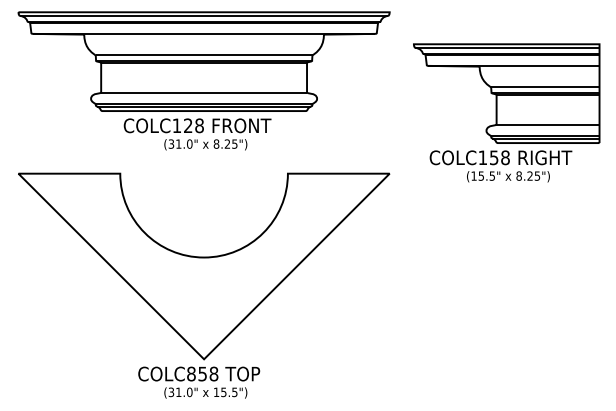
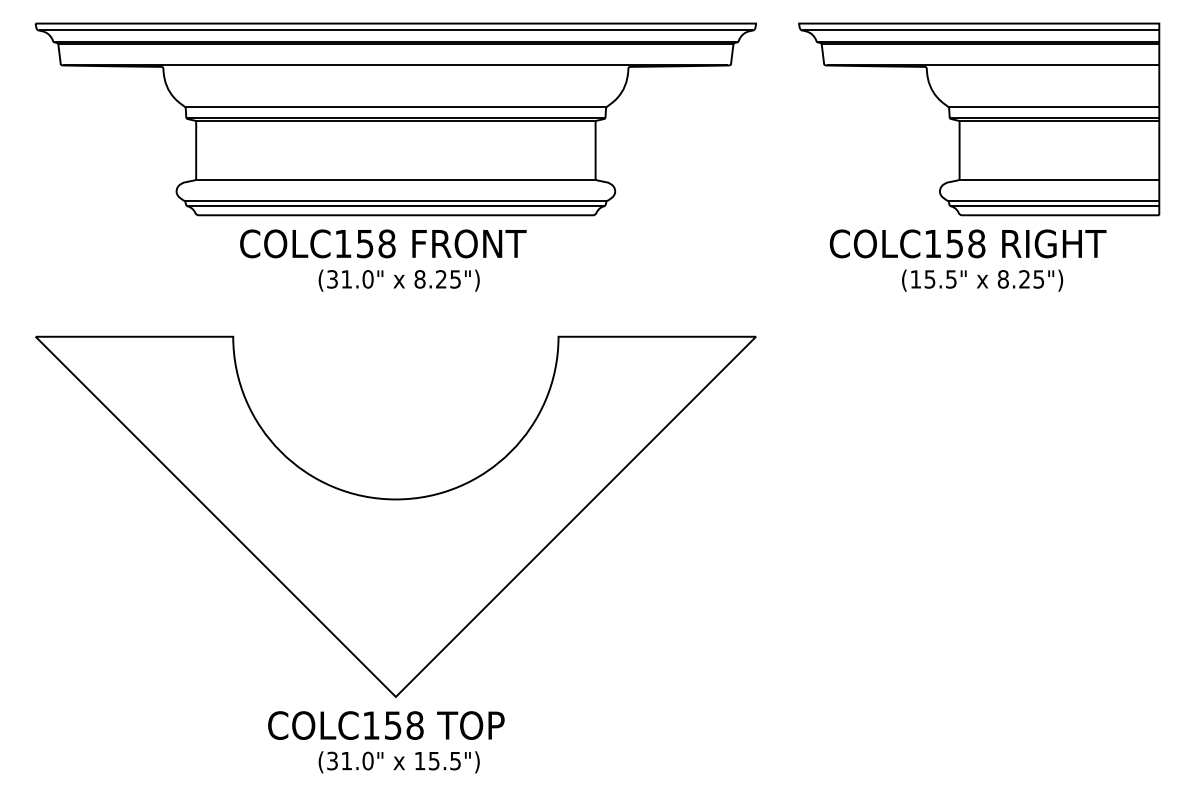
part: (506, 112) -> (978, 155), moved
text: (188, 125) -> (365, 243), COLC128 -> COLC158
text: (191, 373) -> (371, 724), COLC858 -> COLC158

